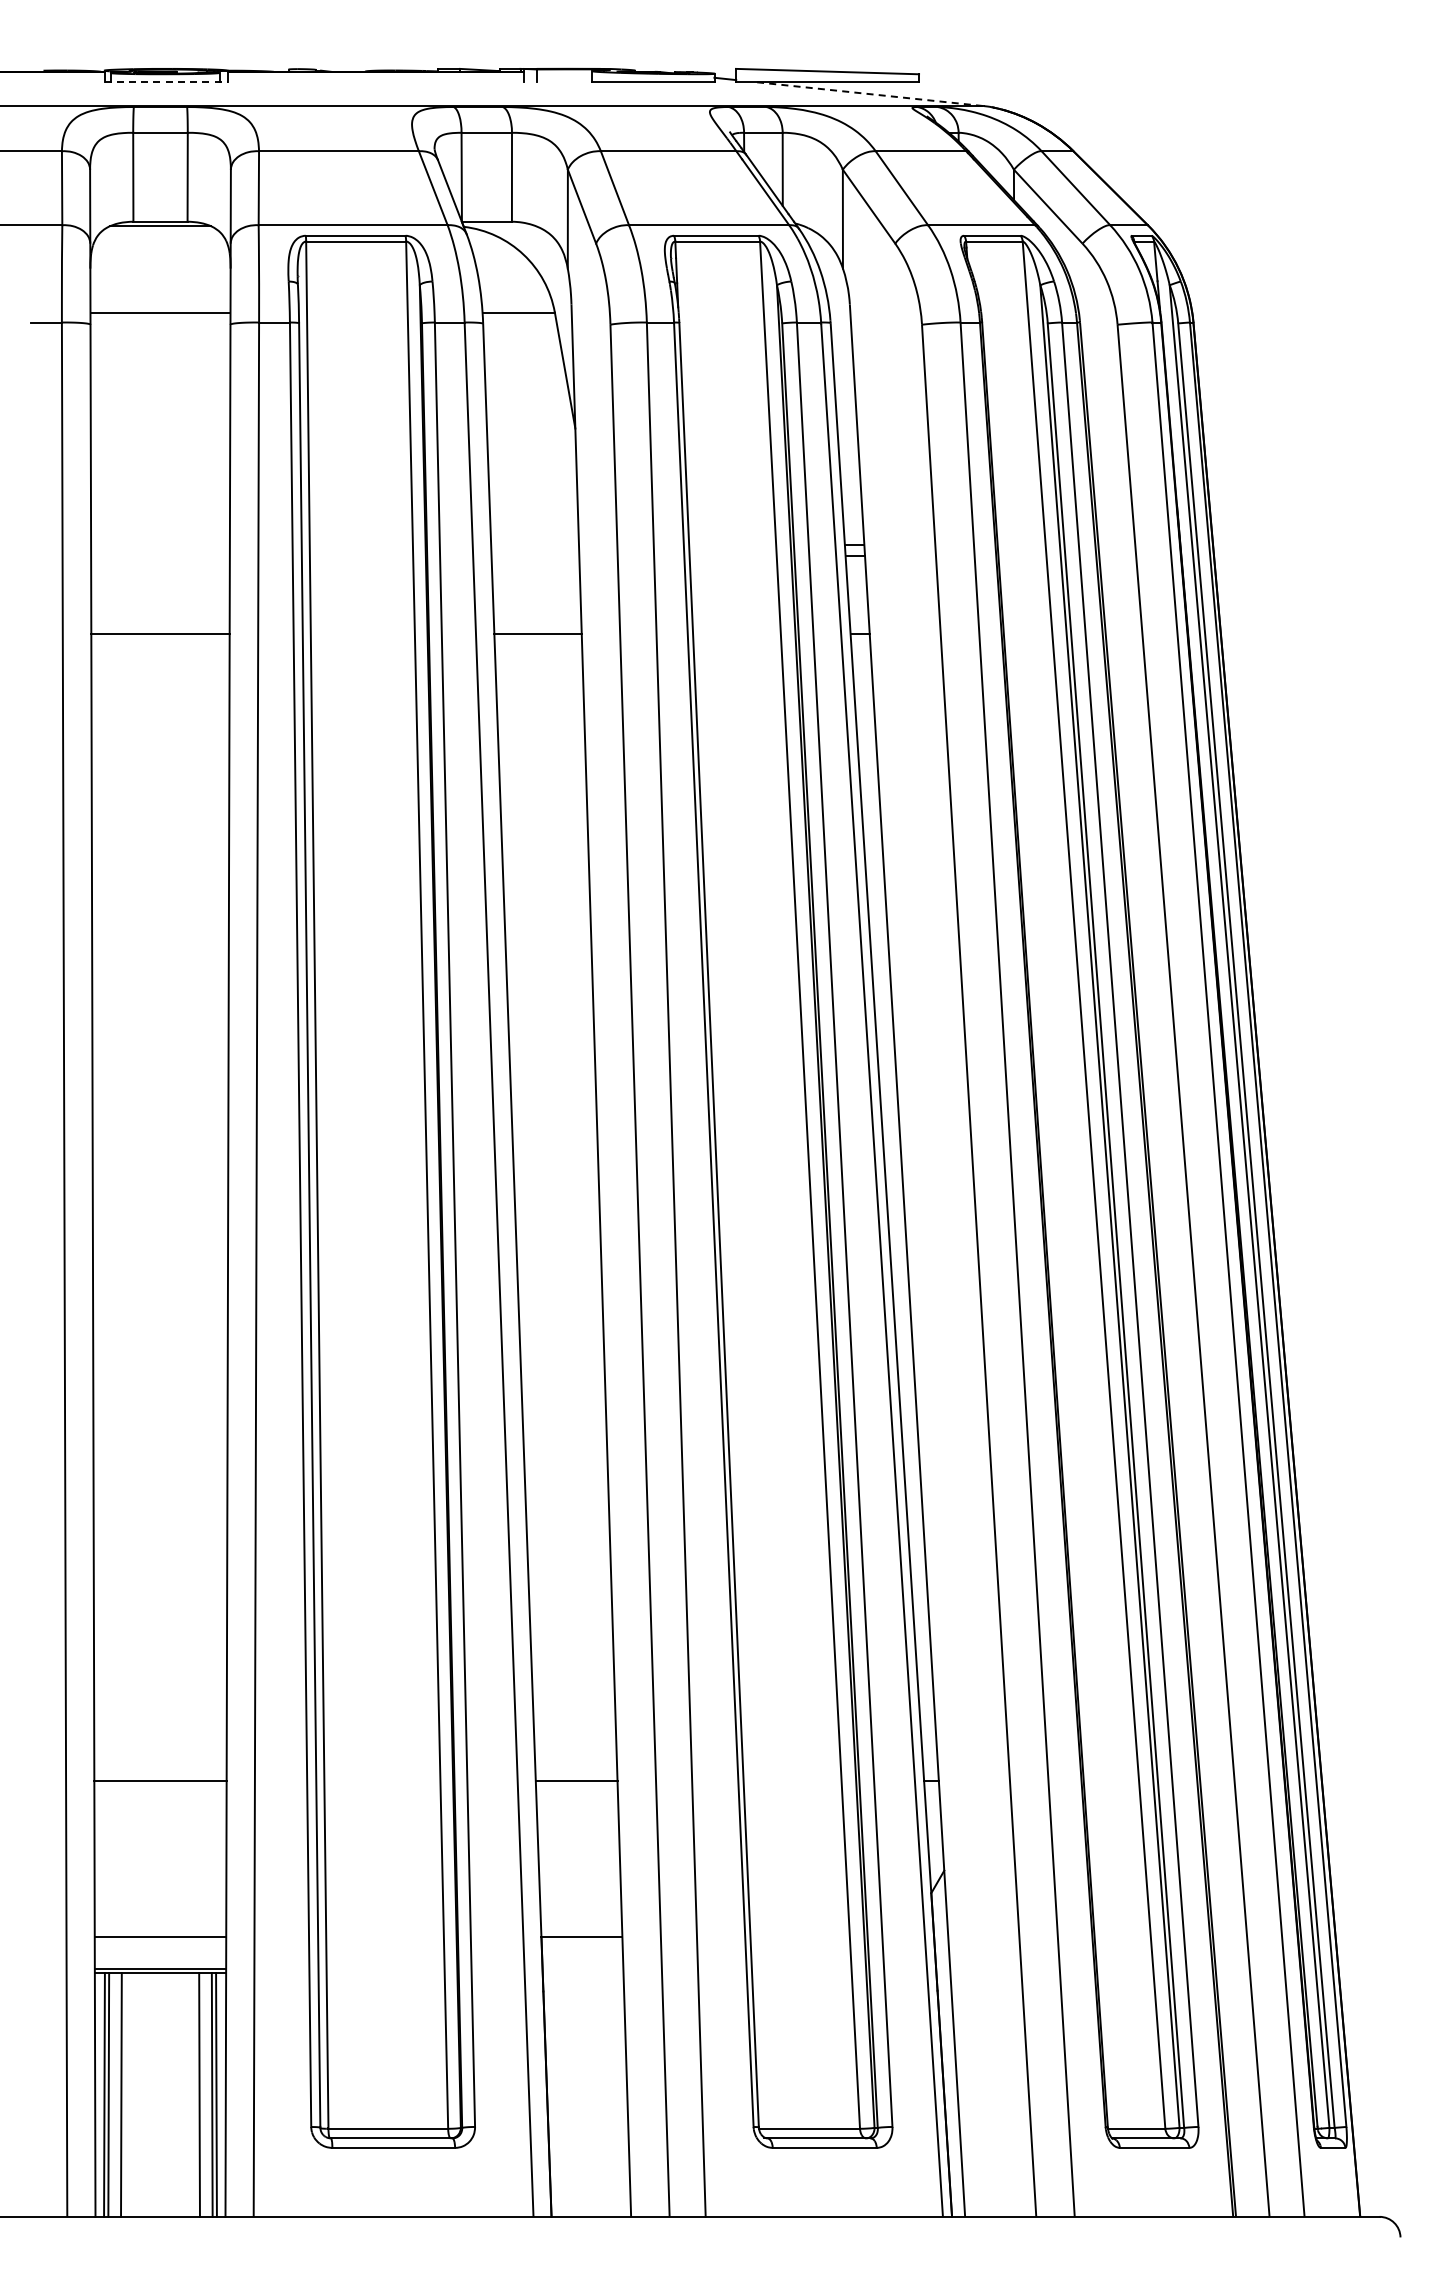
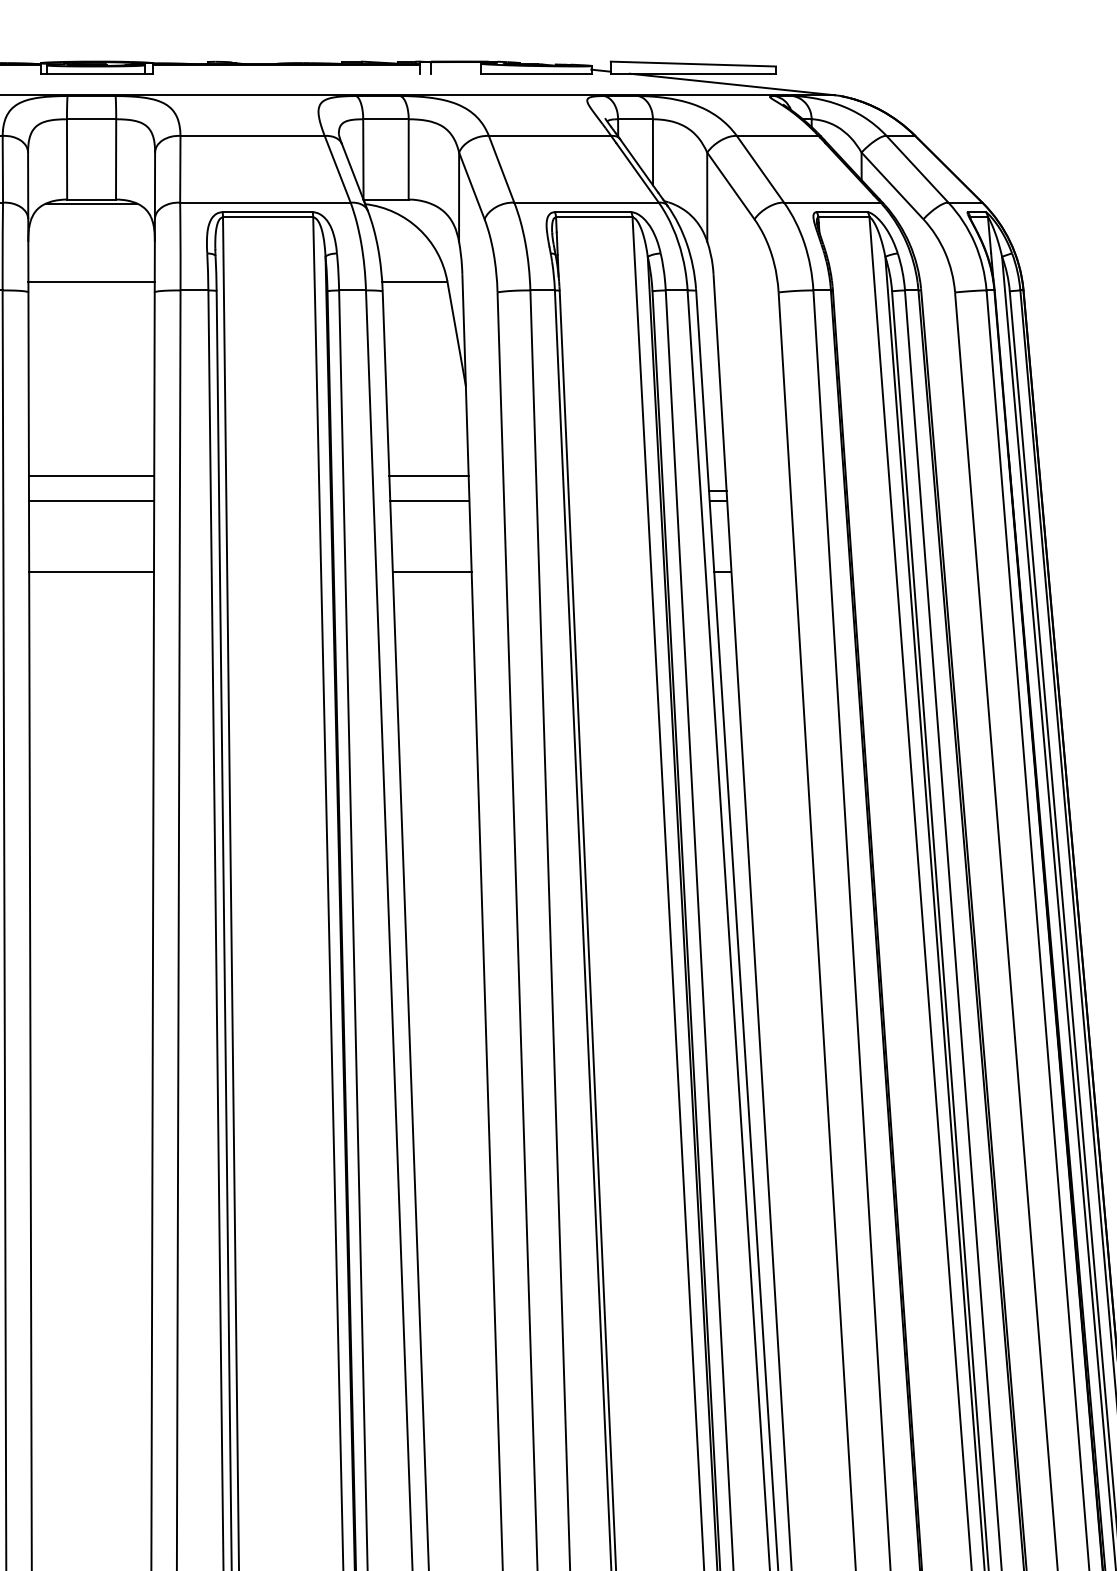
line: (166, 82) -> (97, 73), dashed -> solid
line: (871, 94) -> (733, 84), dashed -> solid
line: (160, 528) -> (91, 476), added
line: (534, 528) -> (429, 476), added
line: (160, 555) -> (91, 500), added
line: (535, 555) -> (429, 500), added

